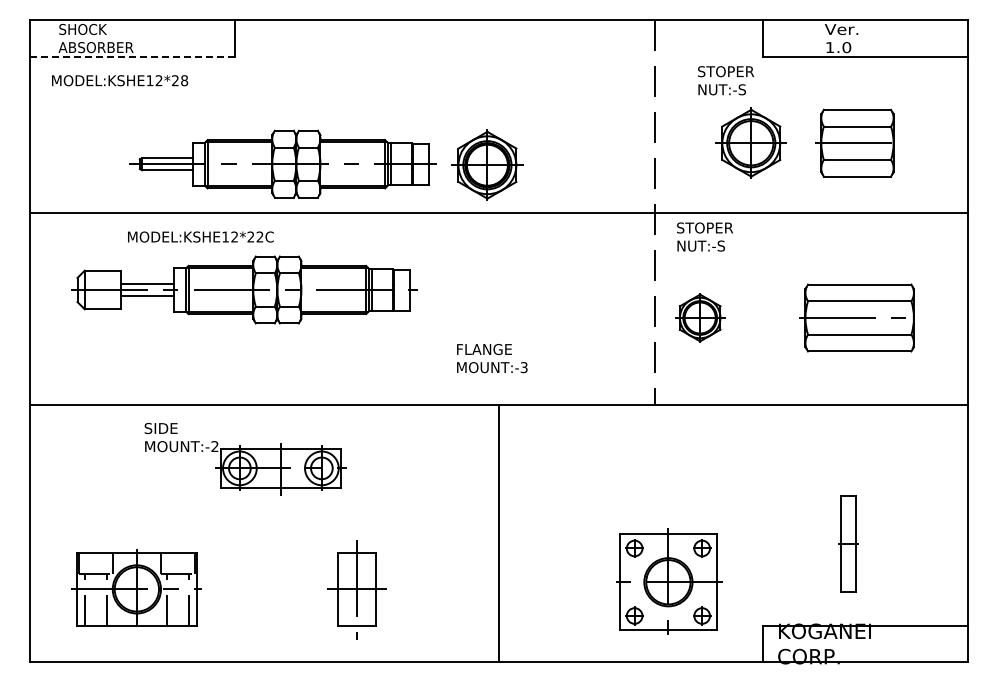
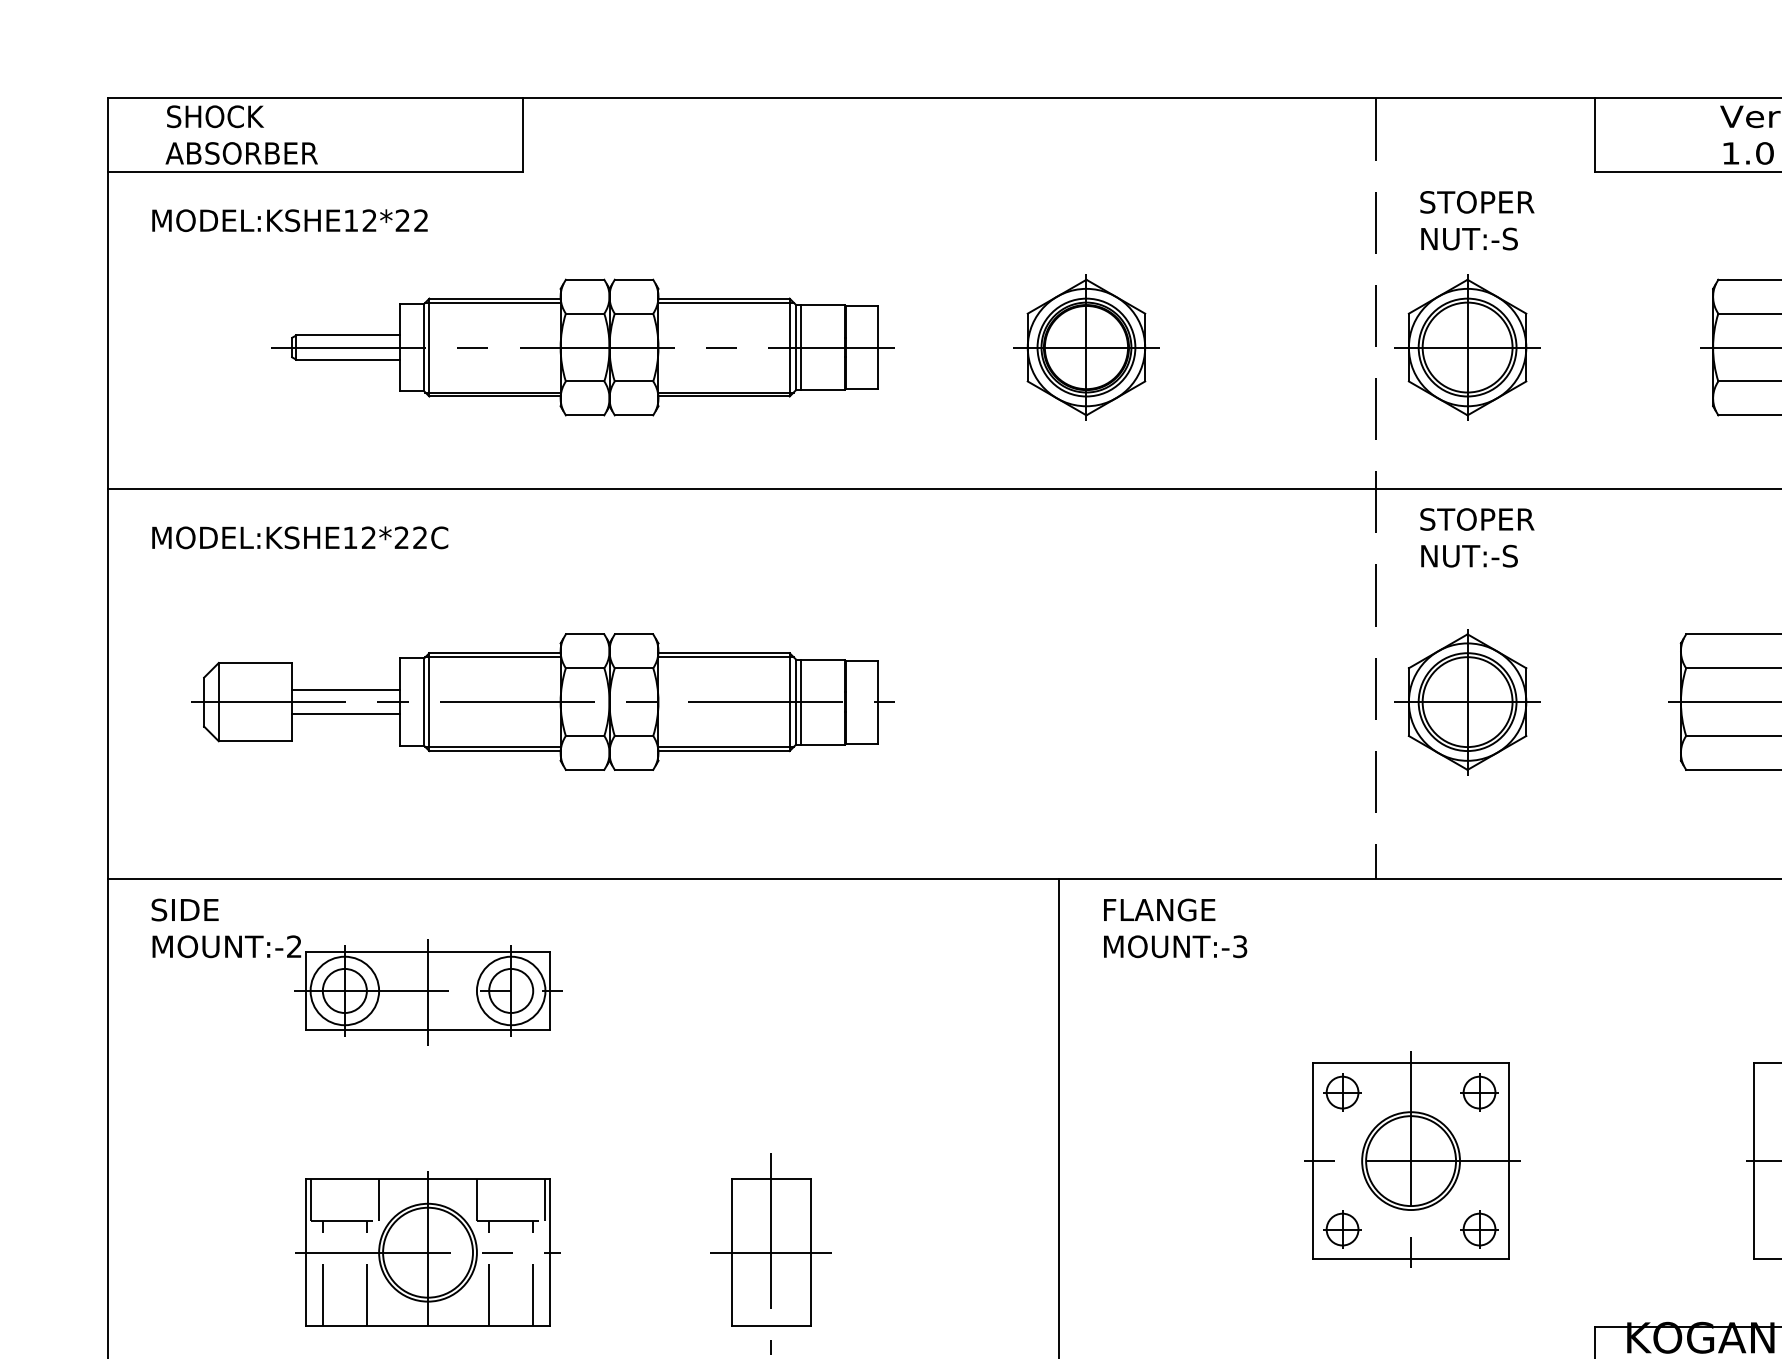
line: (132, 56) -> (315, 171), dashed -> solid
text: (184, 80) -> (421, 220), MODEL:KSHE12*28 -> MODEL:KSHE12*22
text: (725, 80) -> (1476, 220), moved
part: (750, 142) -> (1466, 346), moved
part: (282, 163) -> (581, 346), moved
part: (487, 164) -> (1086, 346), moved
text: (200, 236) -> (299, 536), moved
part: (244, 289) -> (542, 701), moved
part: (699, 317) -> (1466, 701), size x1.43
text: (492, 358) -> (1175, 928), moved
part: (245, 459) -> (356, 972), moved
part: (669, 581) -> (1413, 1159), moved
part: (136, 587) -> (427, 1248), moved

